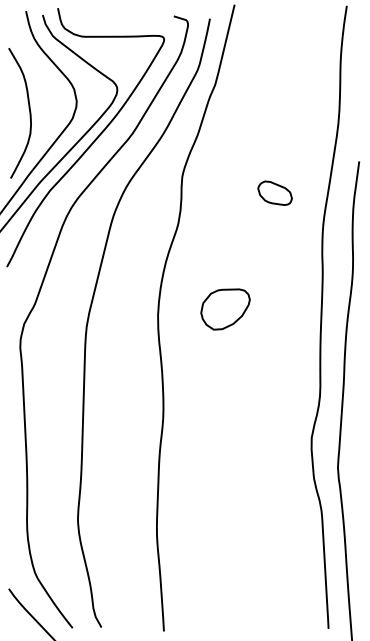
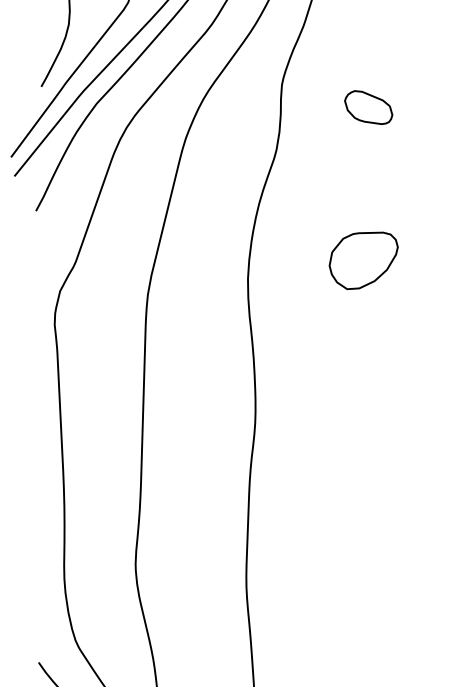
part: (274, 192) -> (367, 106), moved
part: (225, 309) -> (363, 260), moved

